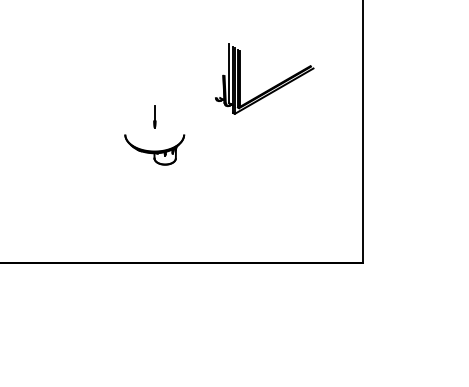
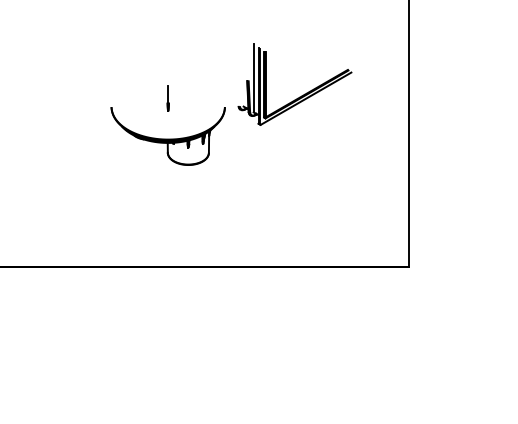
part: (269, 88) -> (300, 95), moved
part: (154, 149) -> (167, 136), size x1.67

